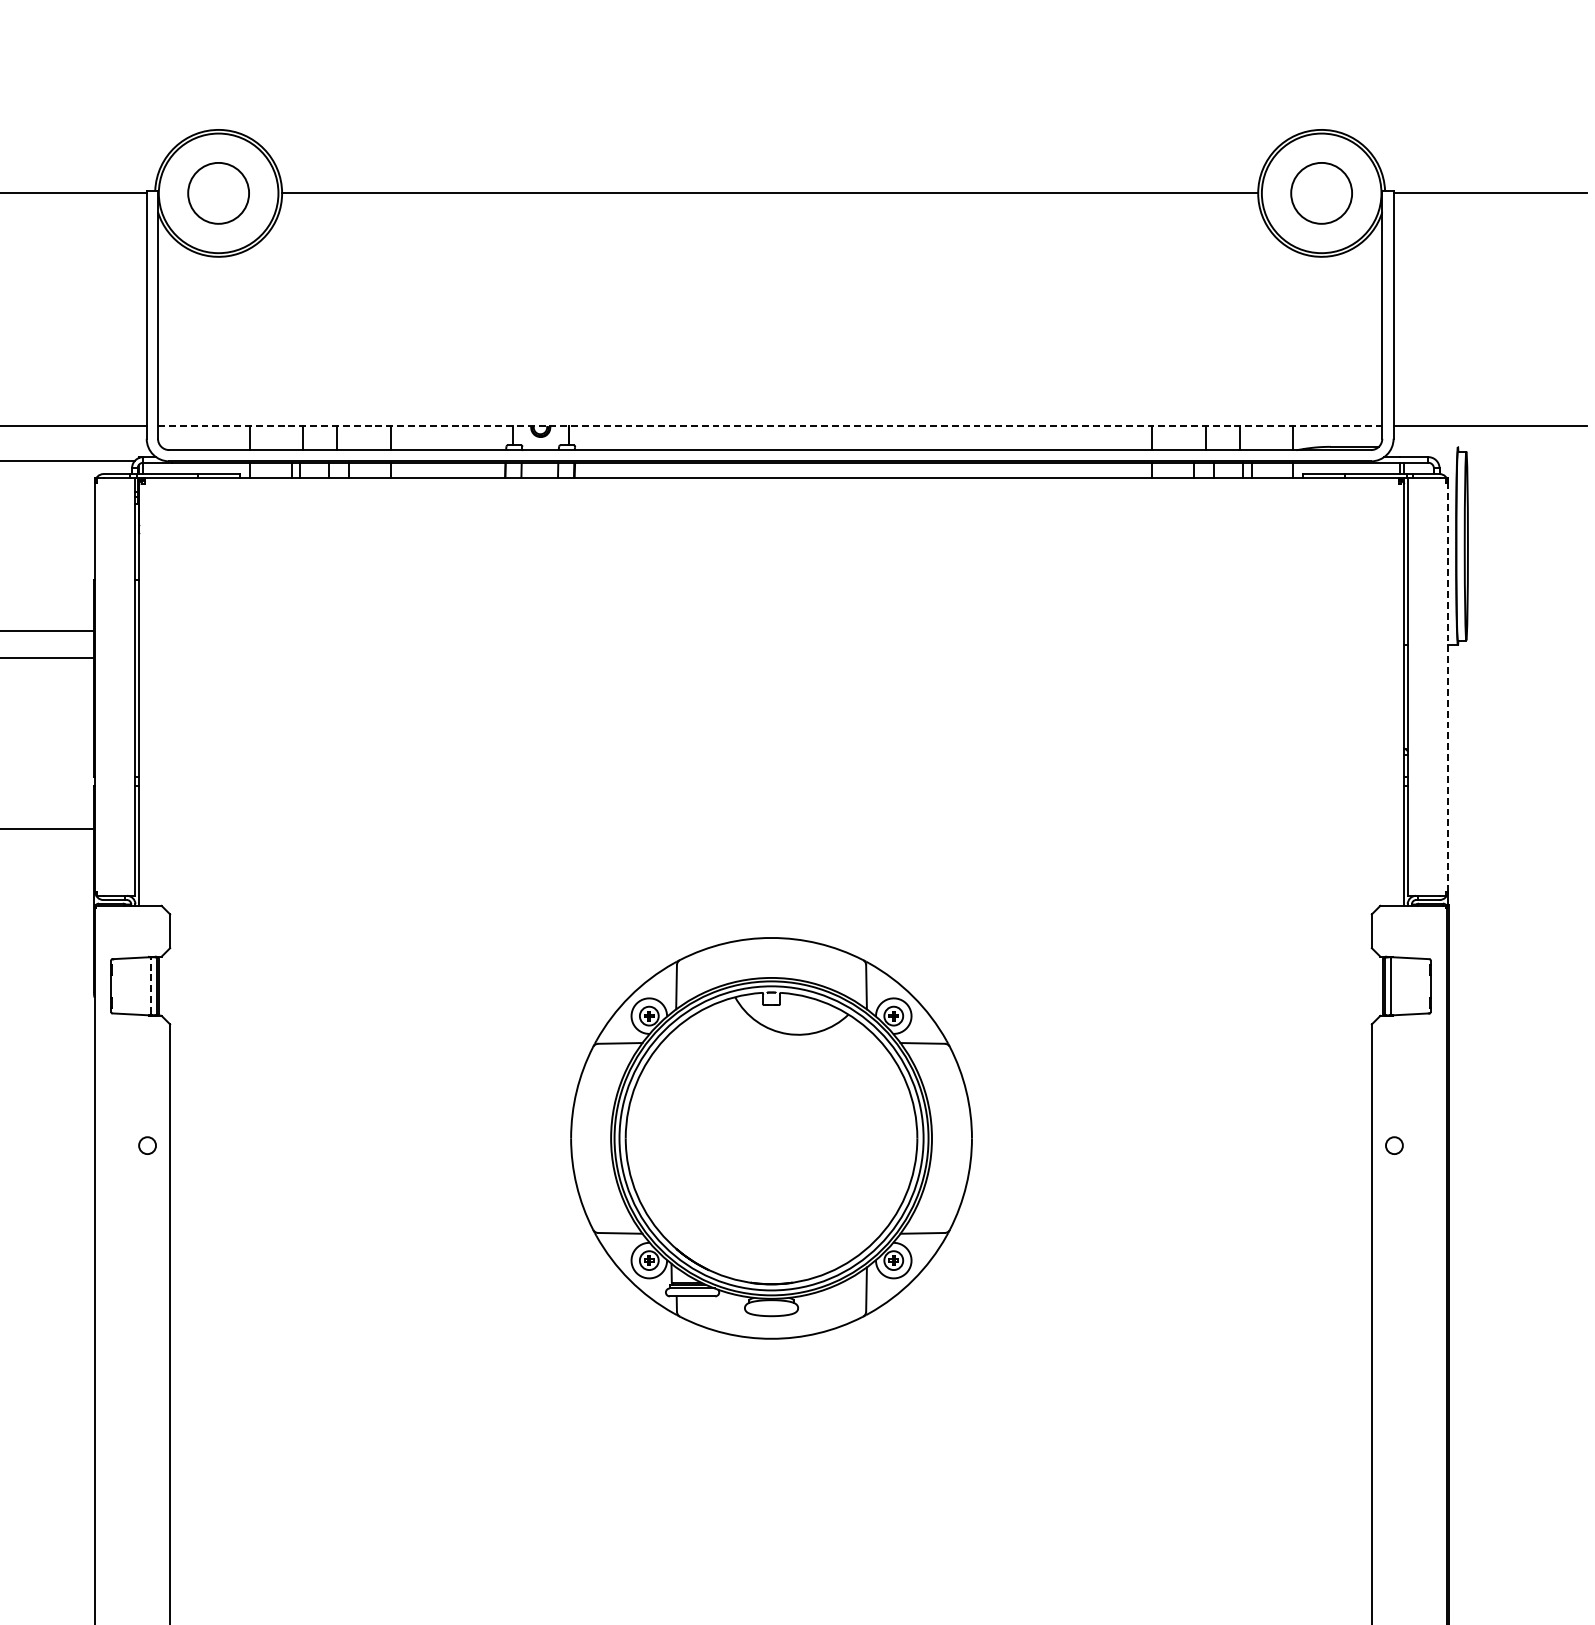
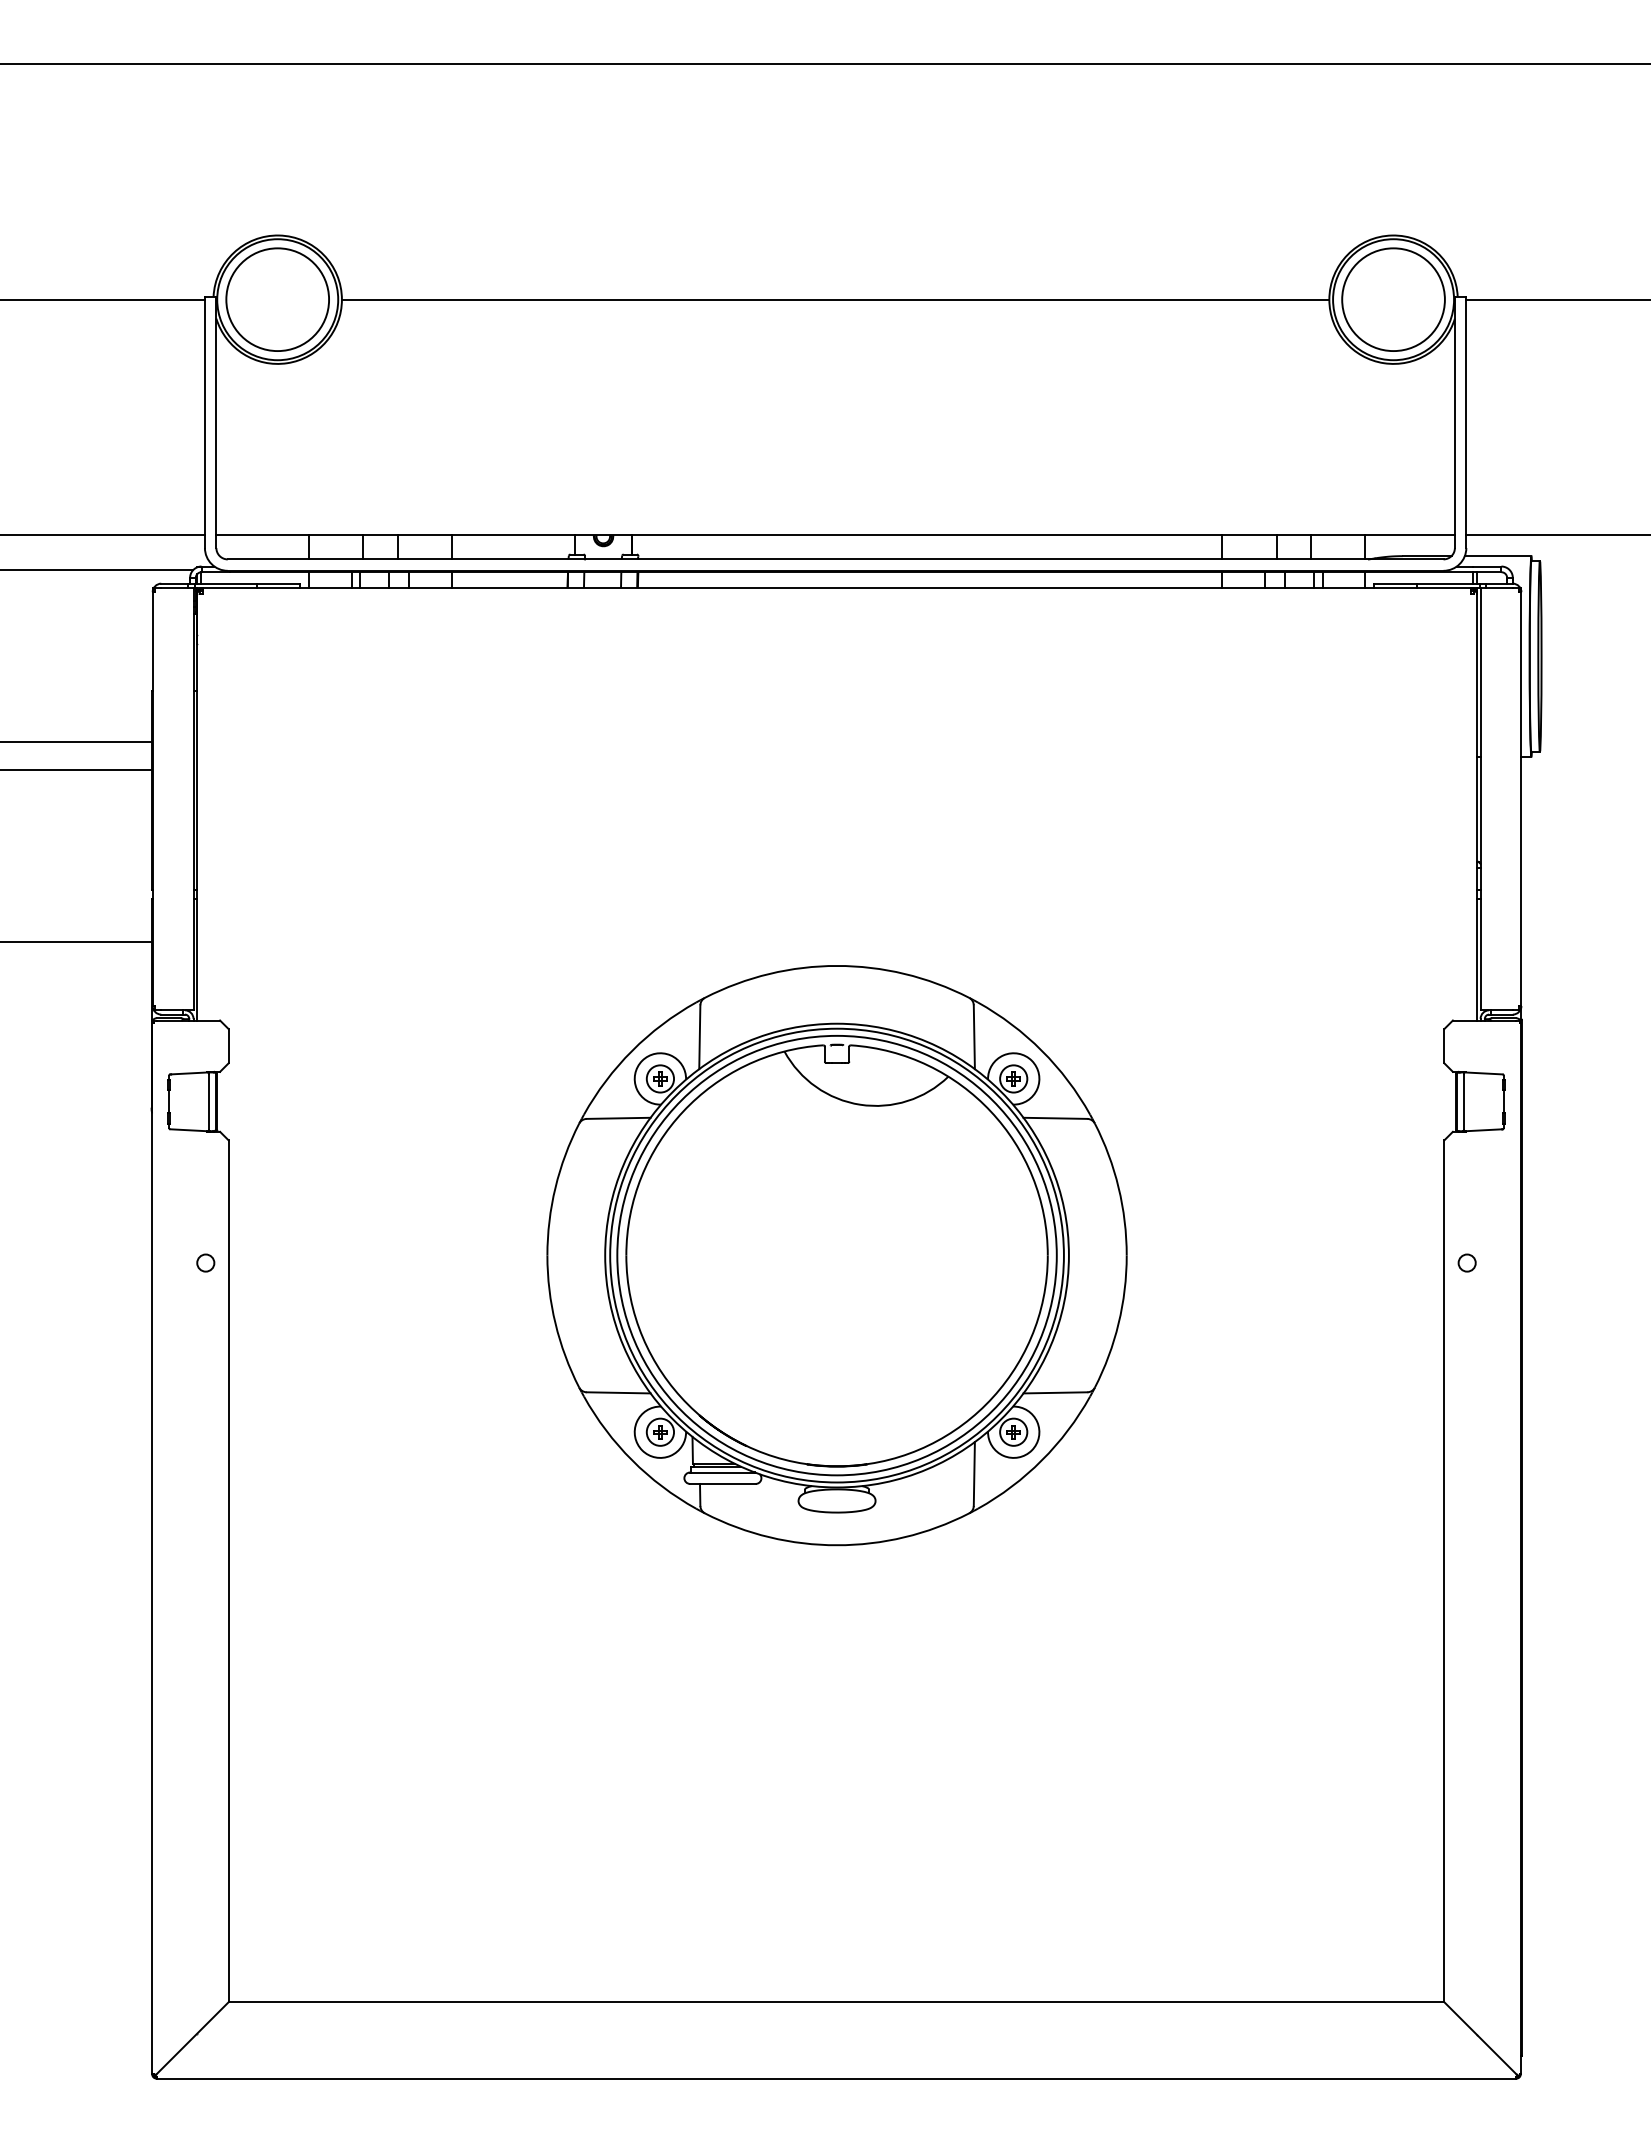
circle: (218, 193) -> (277, 299), size x1.67
circle: (1321, 193) -> (1393, 299), size x1.67
line: (771, 426) -> (836, 535), dashed -> solid
line: (1424, 447) -> (1497, 556), added
line: (1448, 687) -> (1521, 799), dashed -> solid
line: (151, 985) -> (209, 1101), dashed -> solid
part: (771, 1138) -> (836, 1255), size x1.43

